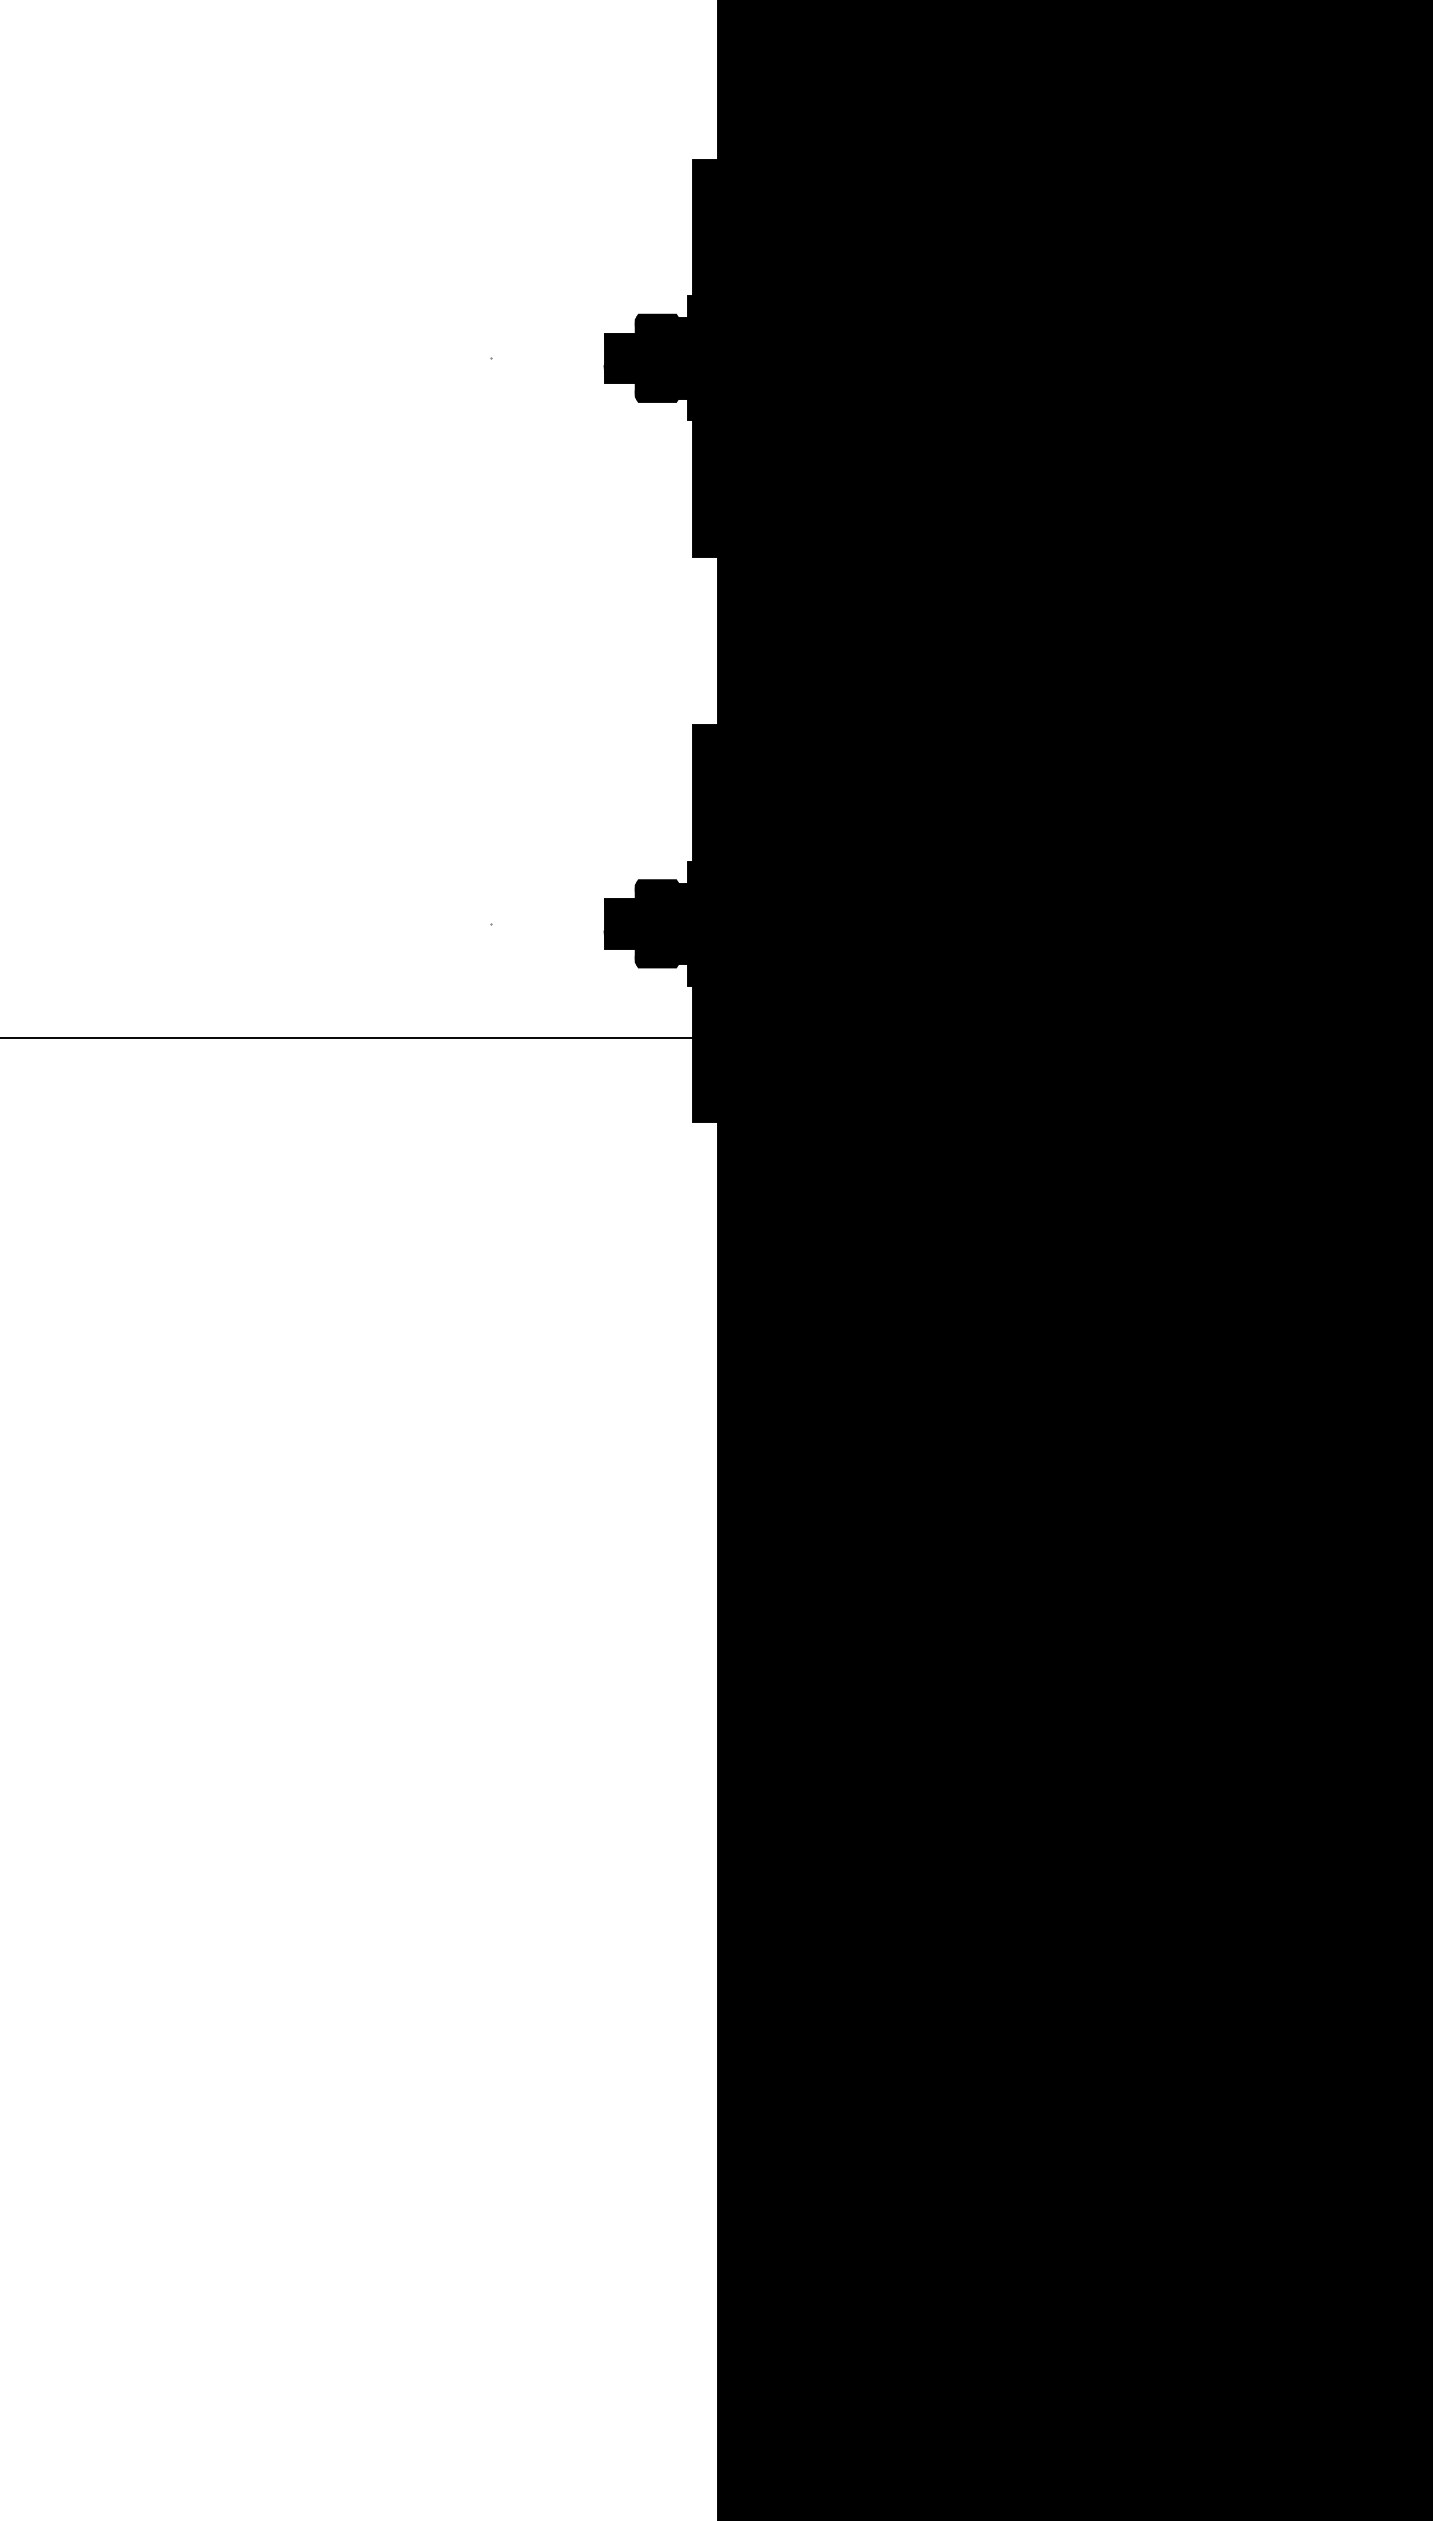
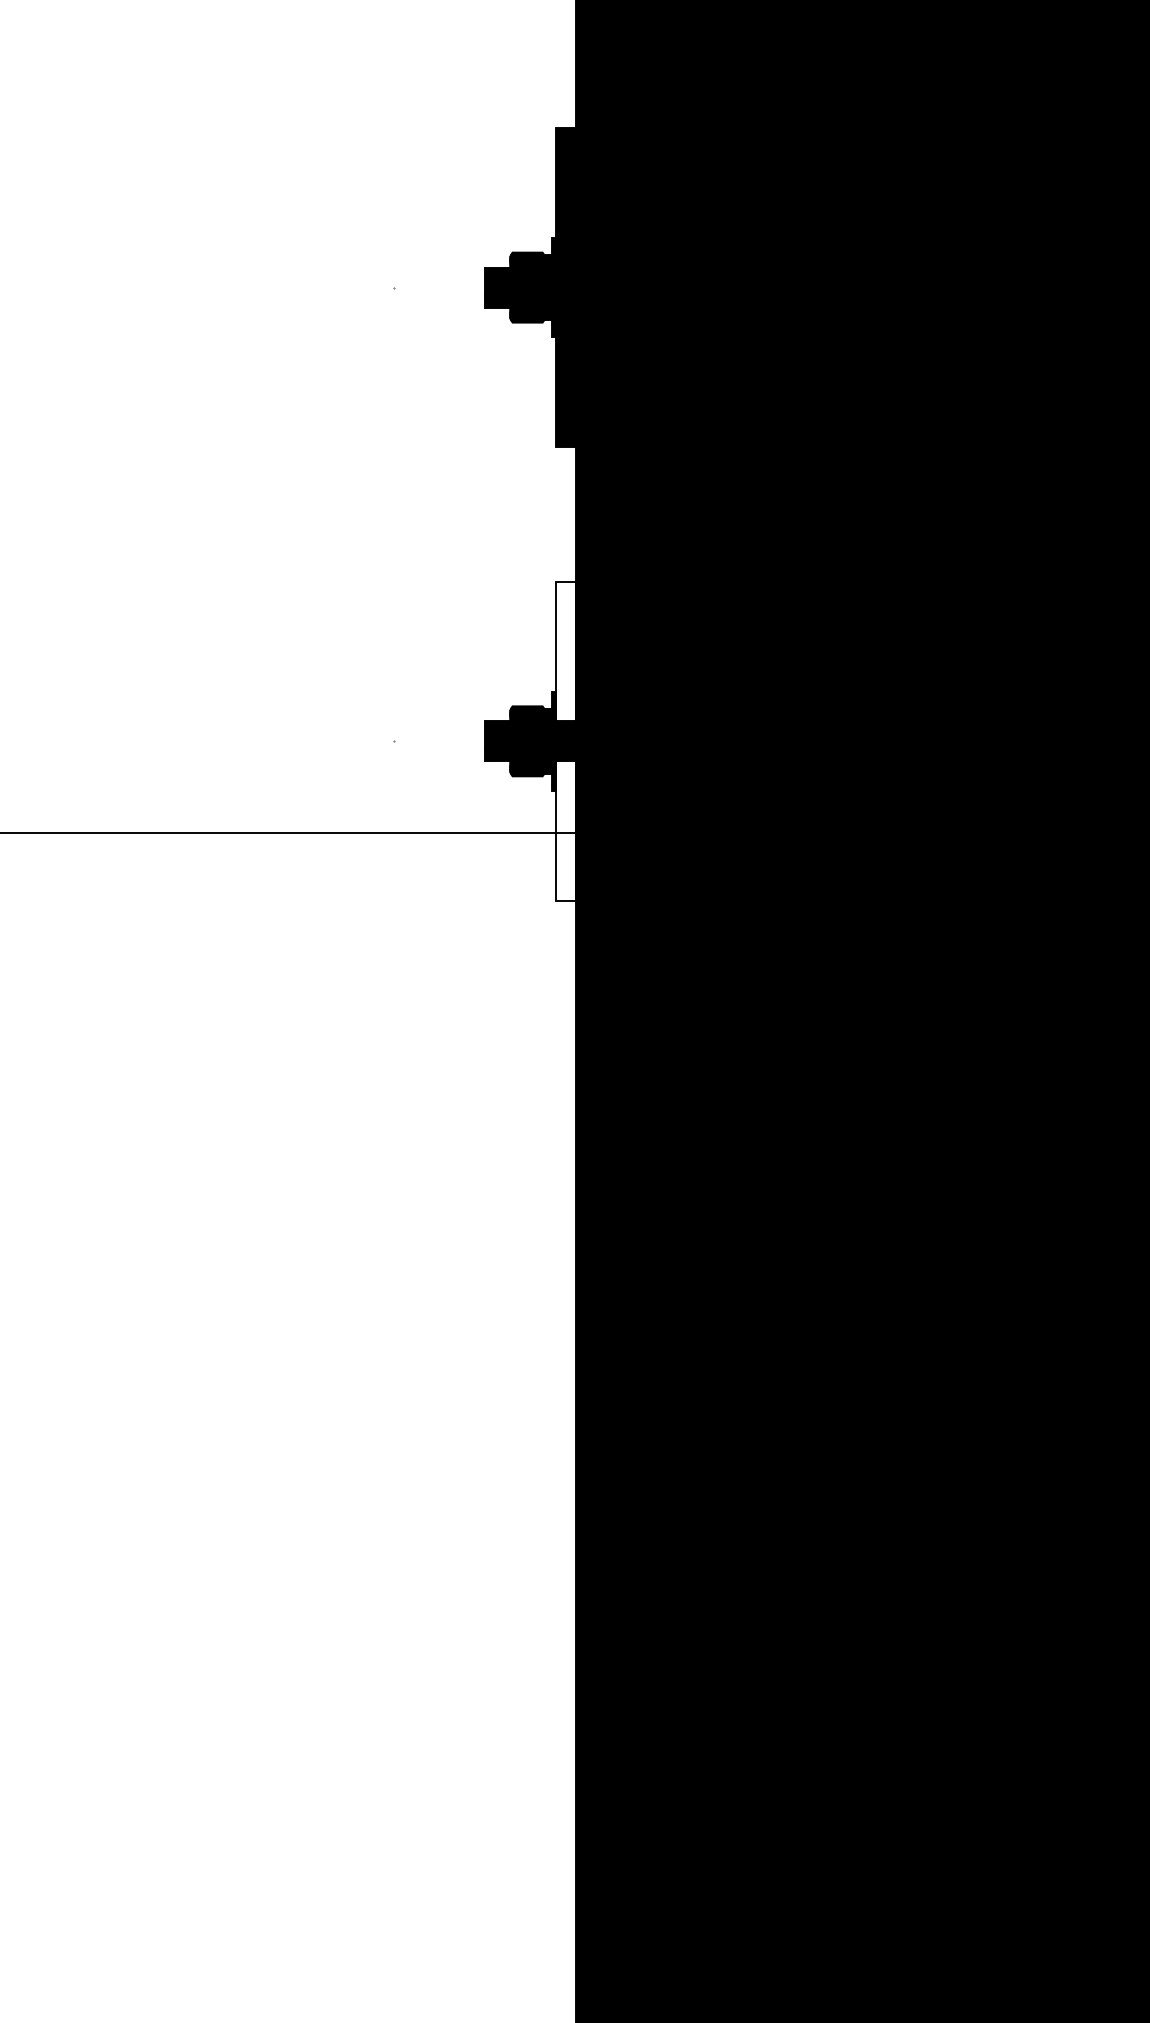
fill: (705, 923) -> (566, 741), removed

